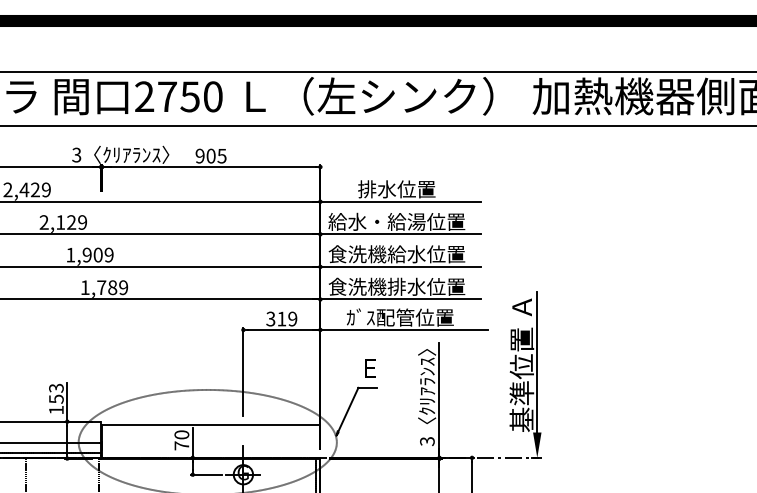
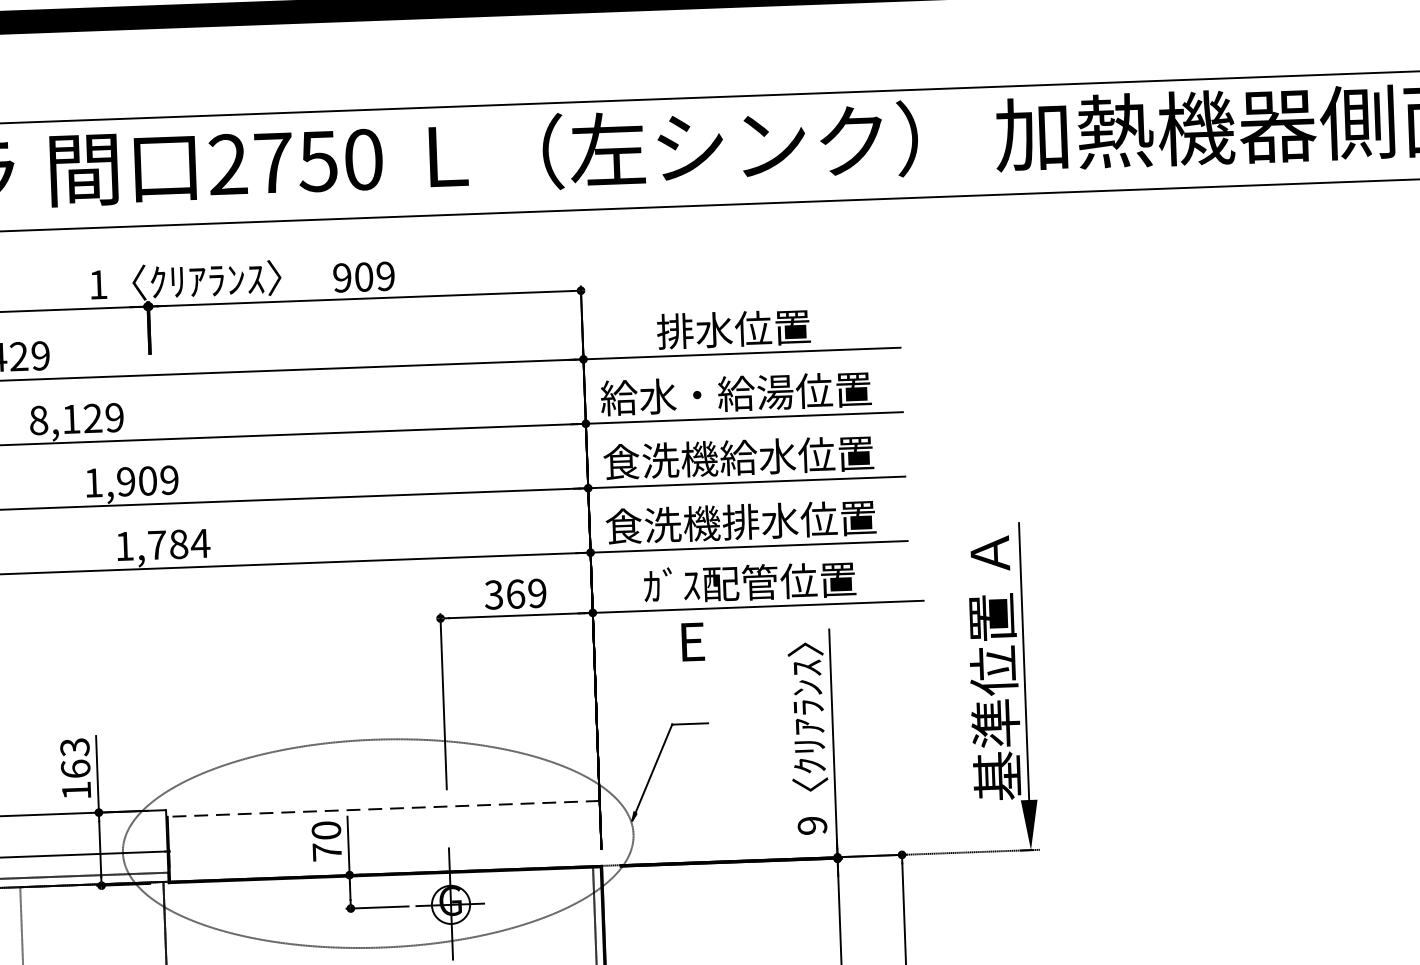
text: (76, 154) -> (97, 283), 3 -> 1
text: (221, 155) -> (384, 275), 905 -> 909
text: (43, 222) -> (37, 420), 2,129 -> 8,129
text: (123, 287) -> (200, 543), 1,789 -> 1,784
text: (281, 318) -> (515, 593), 319 -> 369
text: (370, 368) -> (693, 642), moved
text: (56, 398) -> (75, 767), 153 -> 163
line: (210, 425) -> (382, 809), solid -> dashed
text: (427, 441) -> (812, 825), 3 -> 9

